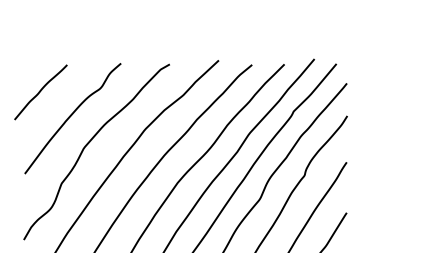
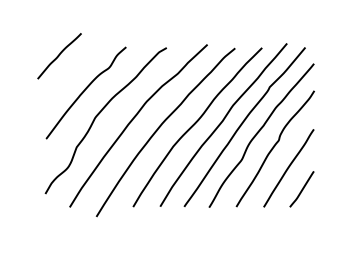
curve: (40, 92) -> (59, 56), moved

